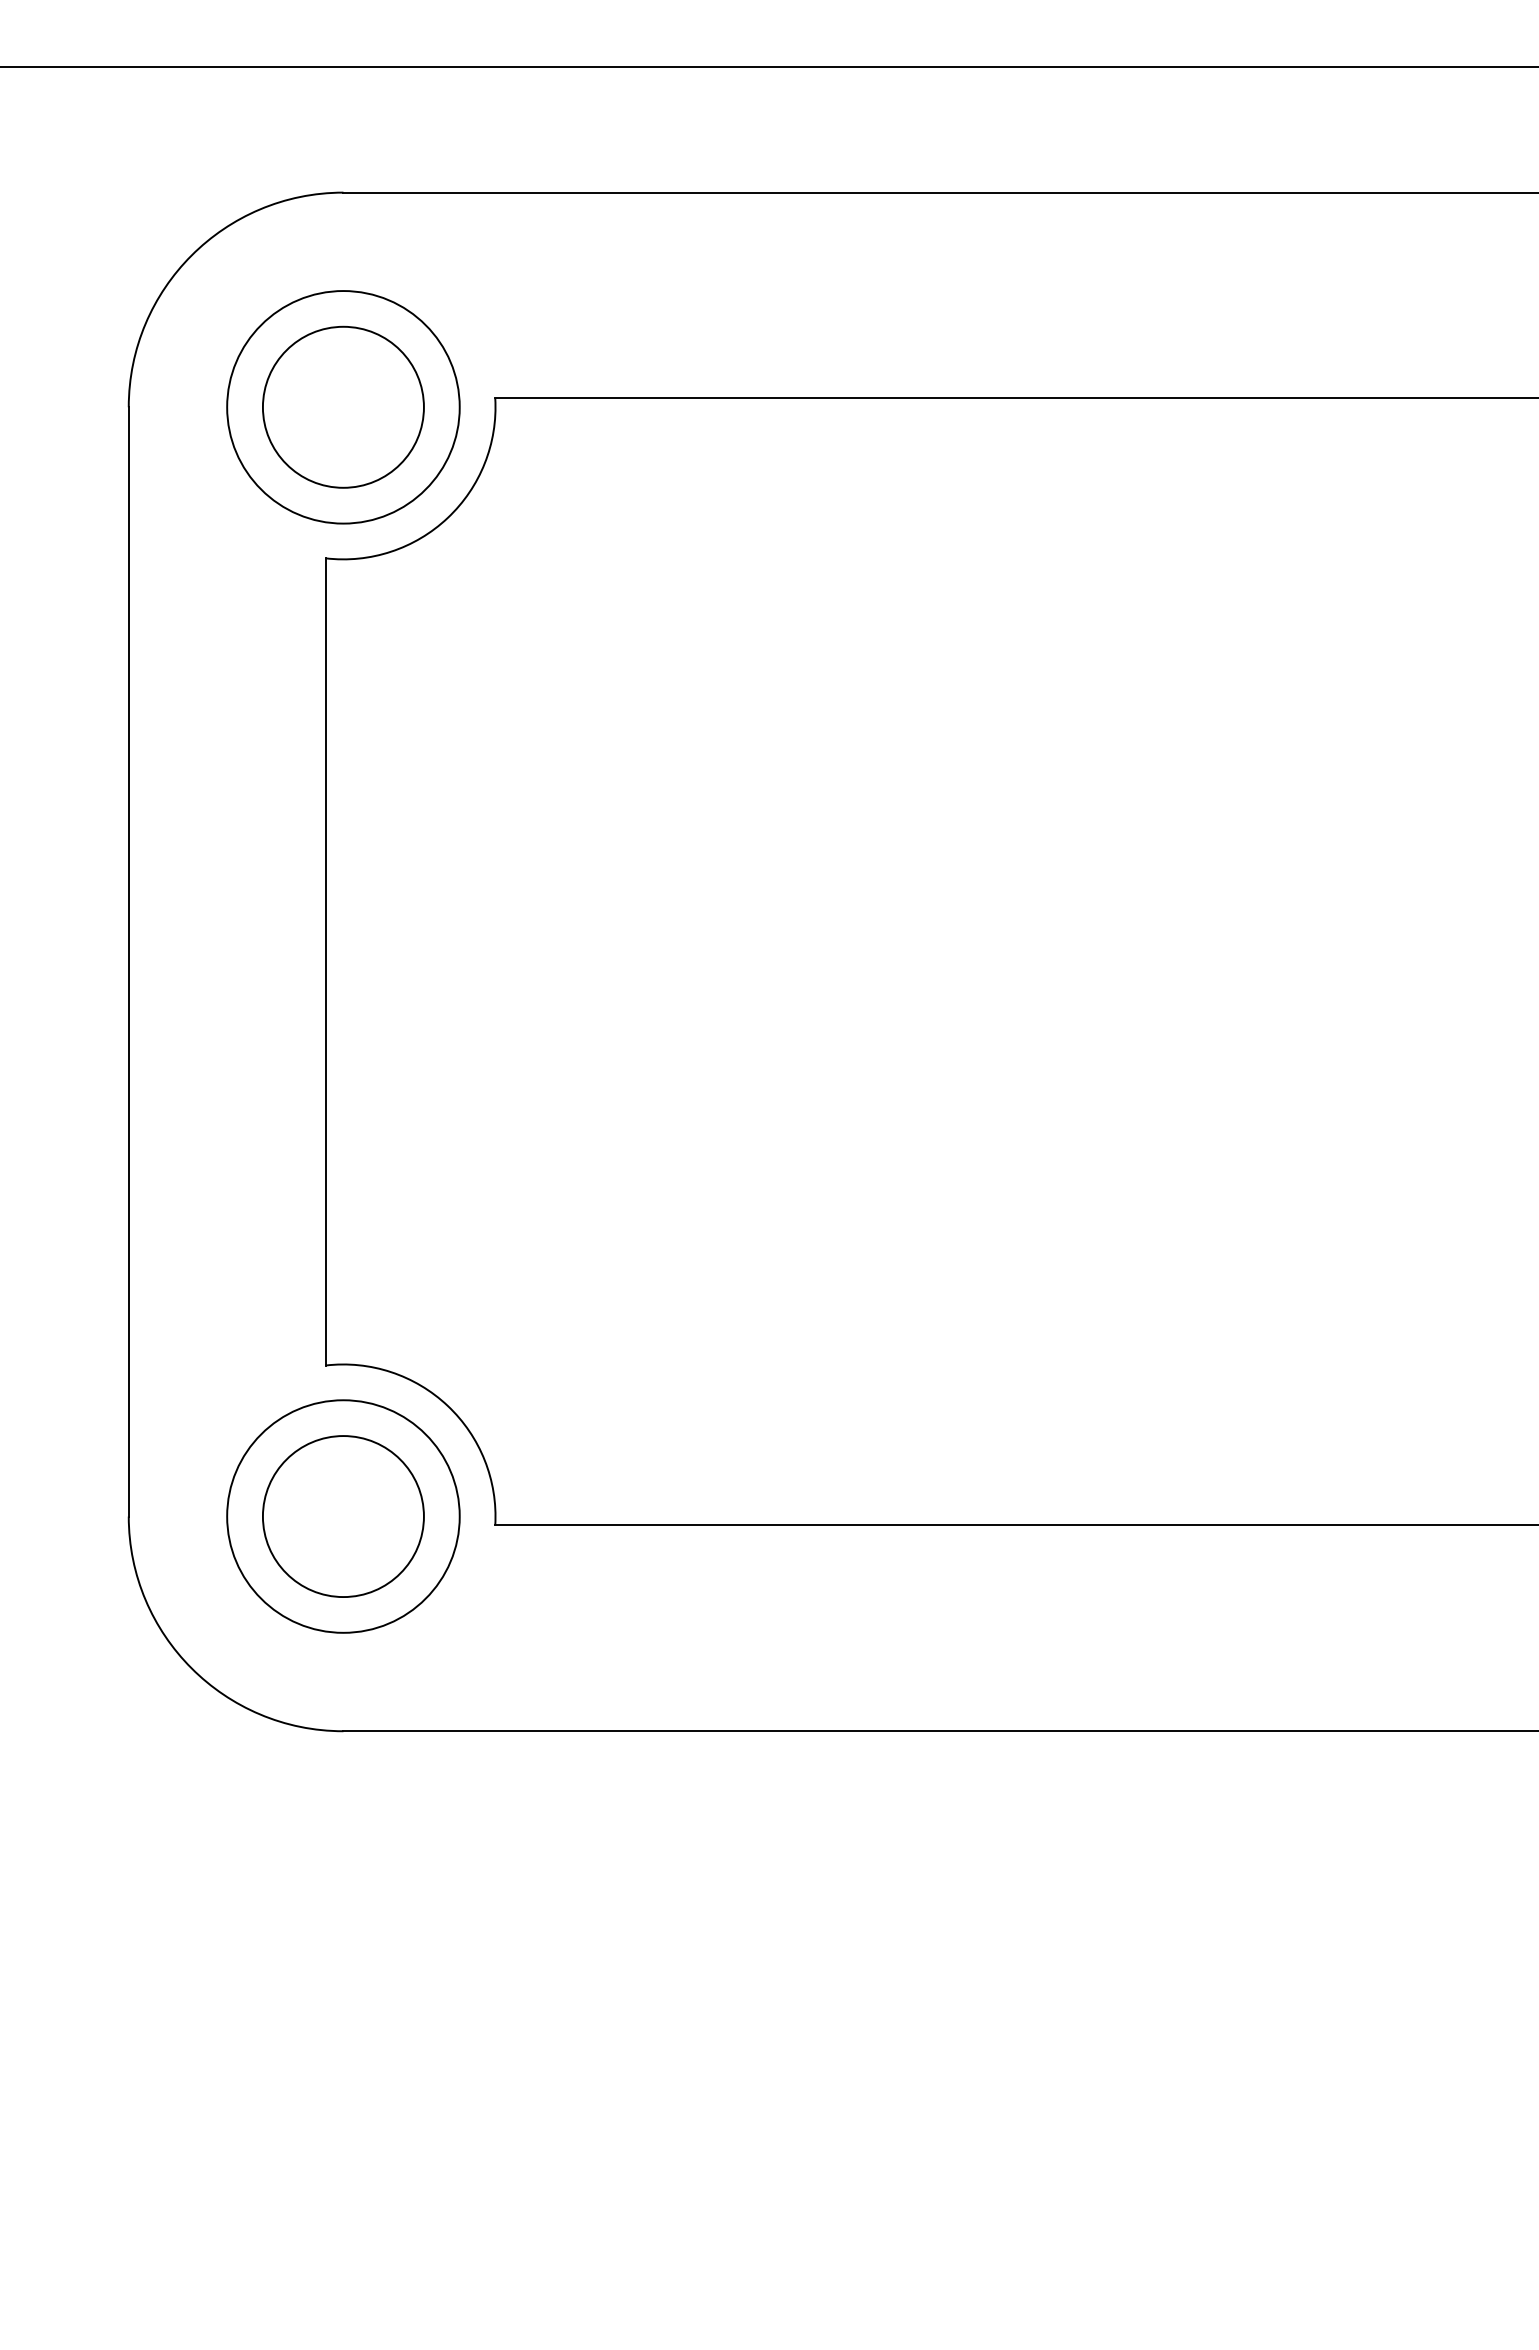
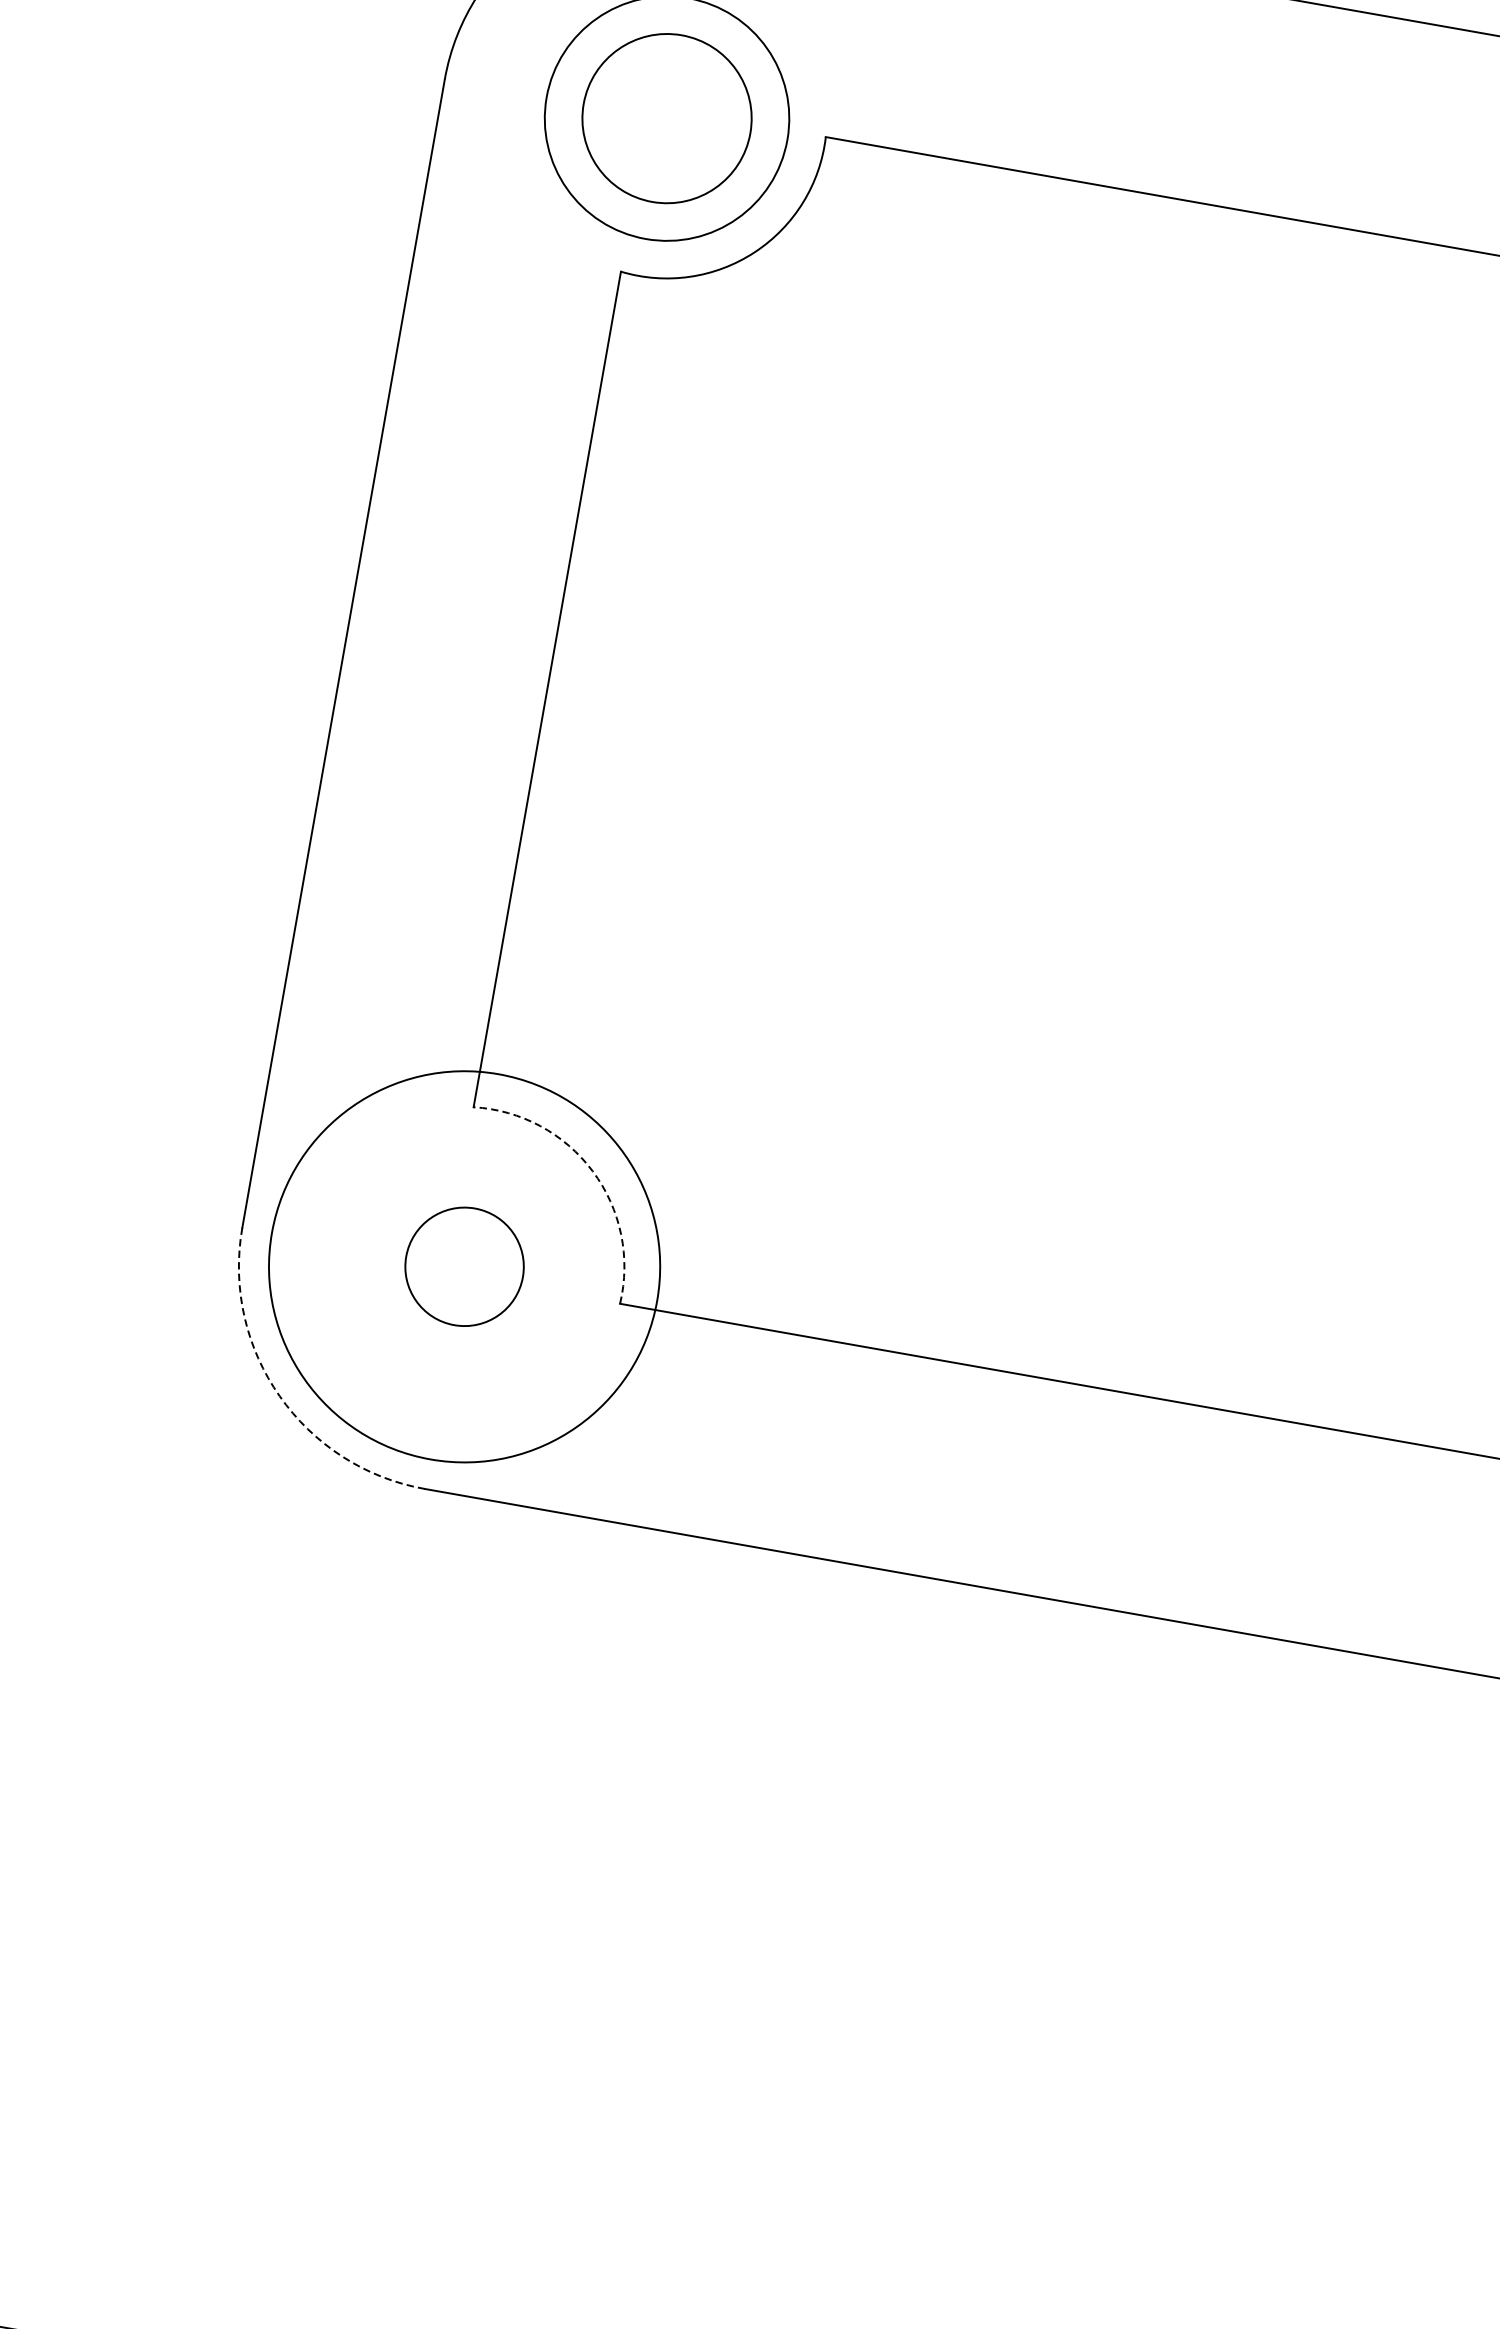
arc: (447, 1405) -> (592, 1170), solid -> dashed
circle: (342, 1516) -> (463, 1266), size x0.7
circle: (343, 1516) -> (464, 1266), size x1.6
arc: (191, 1668) -> (279, 1396), solid -> dashed

